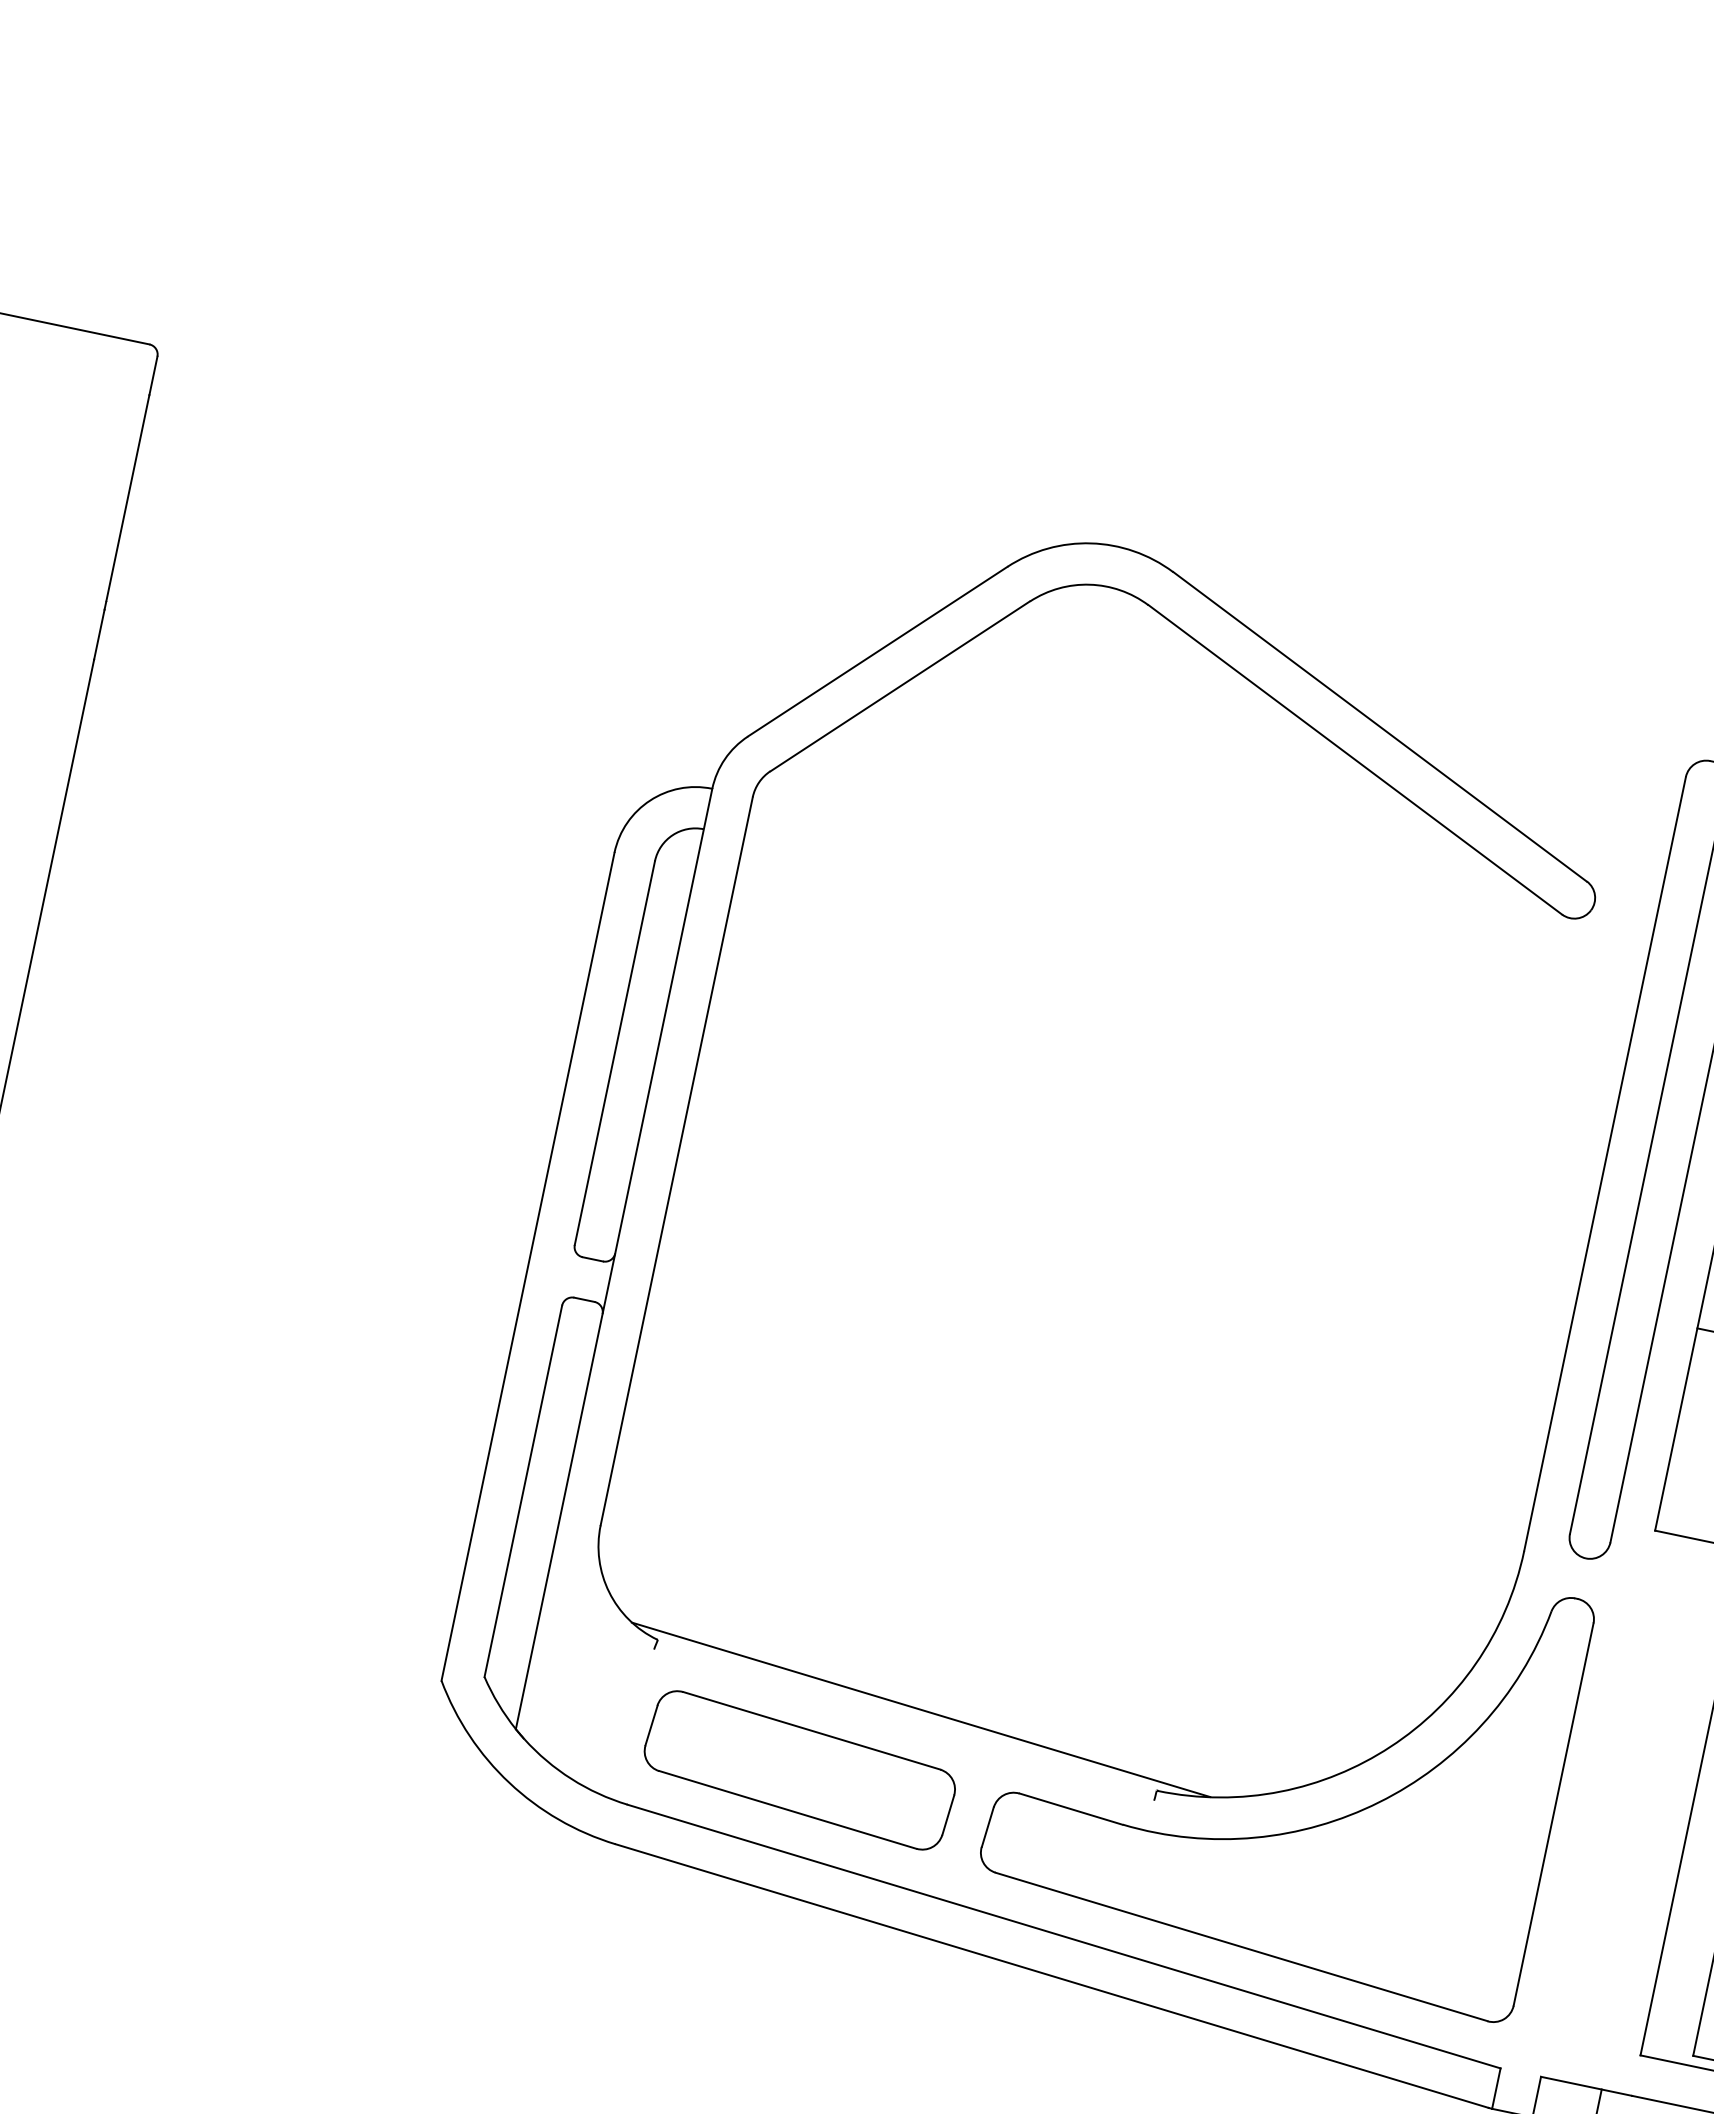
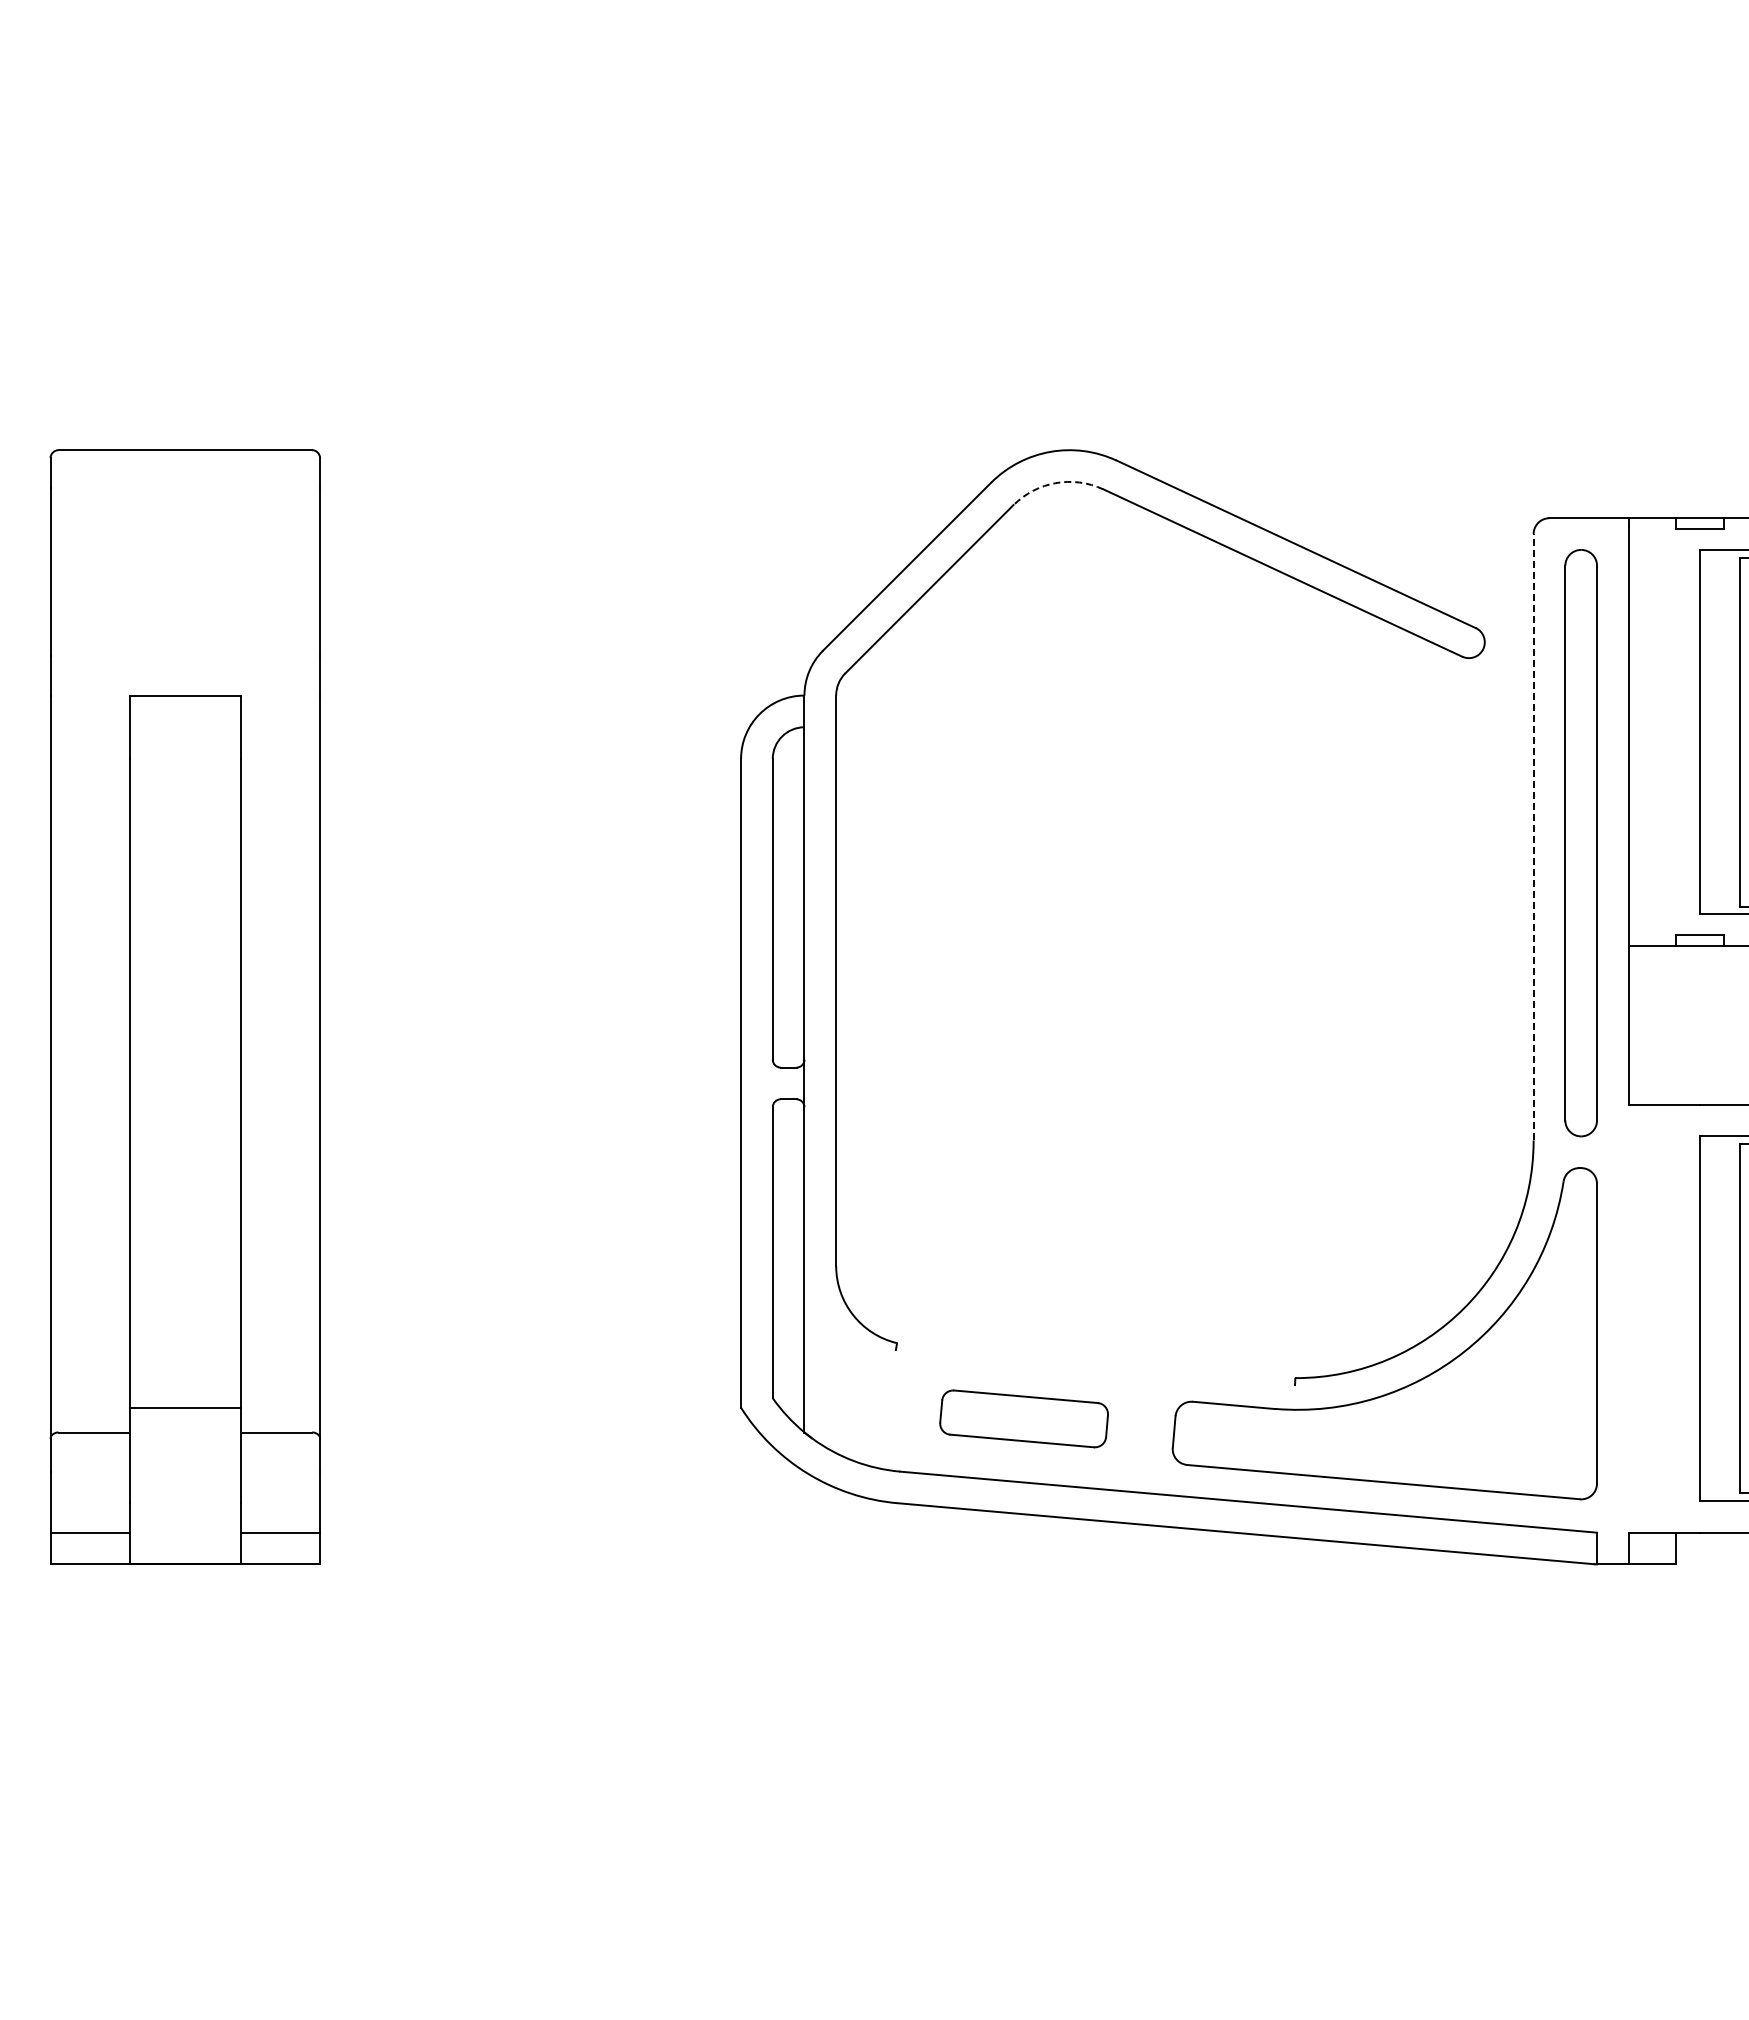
arc: (1089, 585) -> (1055, 483), solid -> dashed
line: (1605, 1163) -> (1533, 836), solid -> dashed
line: (920, 1709) -> (1105, 1354), removed
part: (799, 1769) -> (1023, 1418), size x0.7

